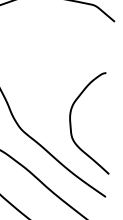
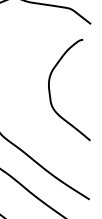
curve: (71, 123) -> (50, 91), moved

